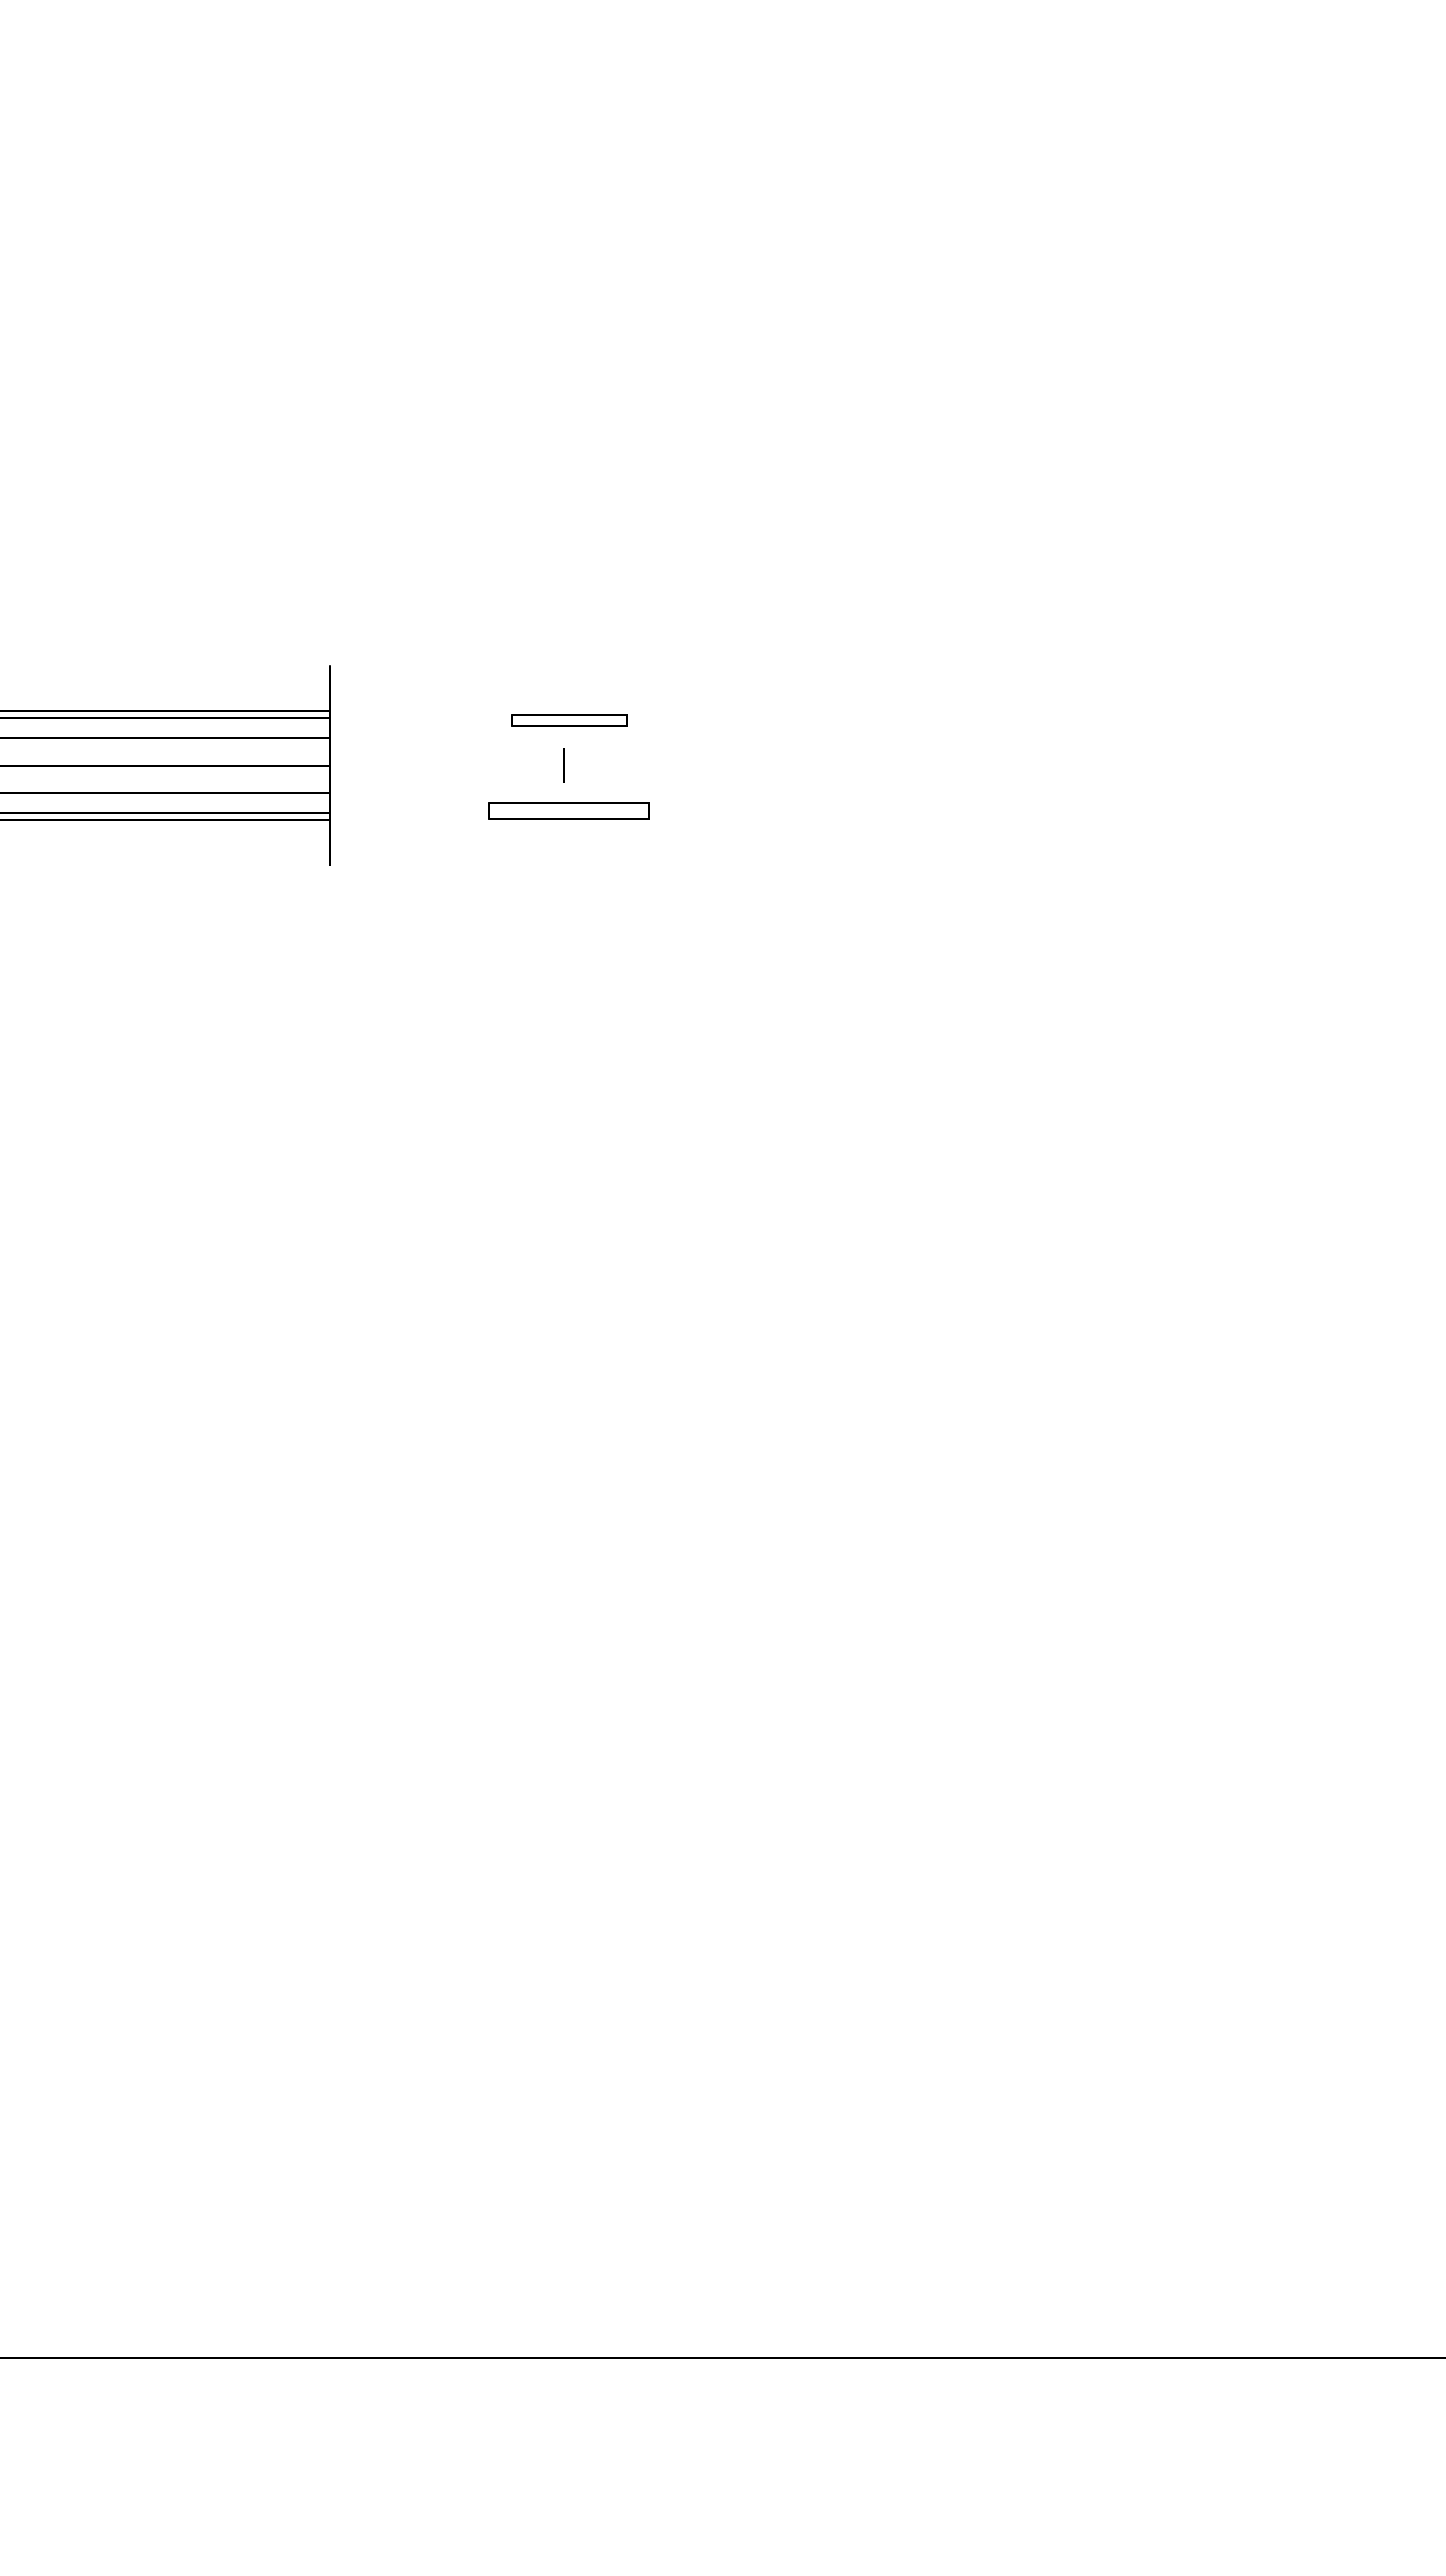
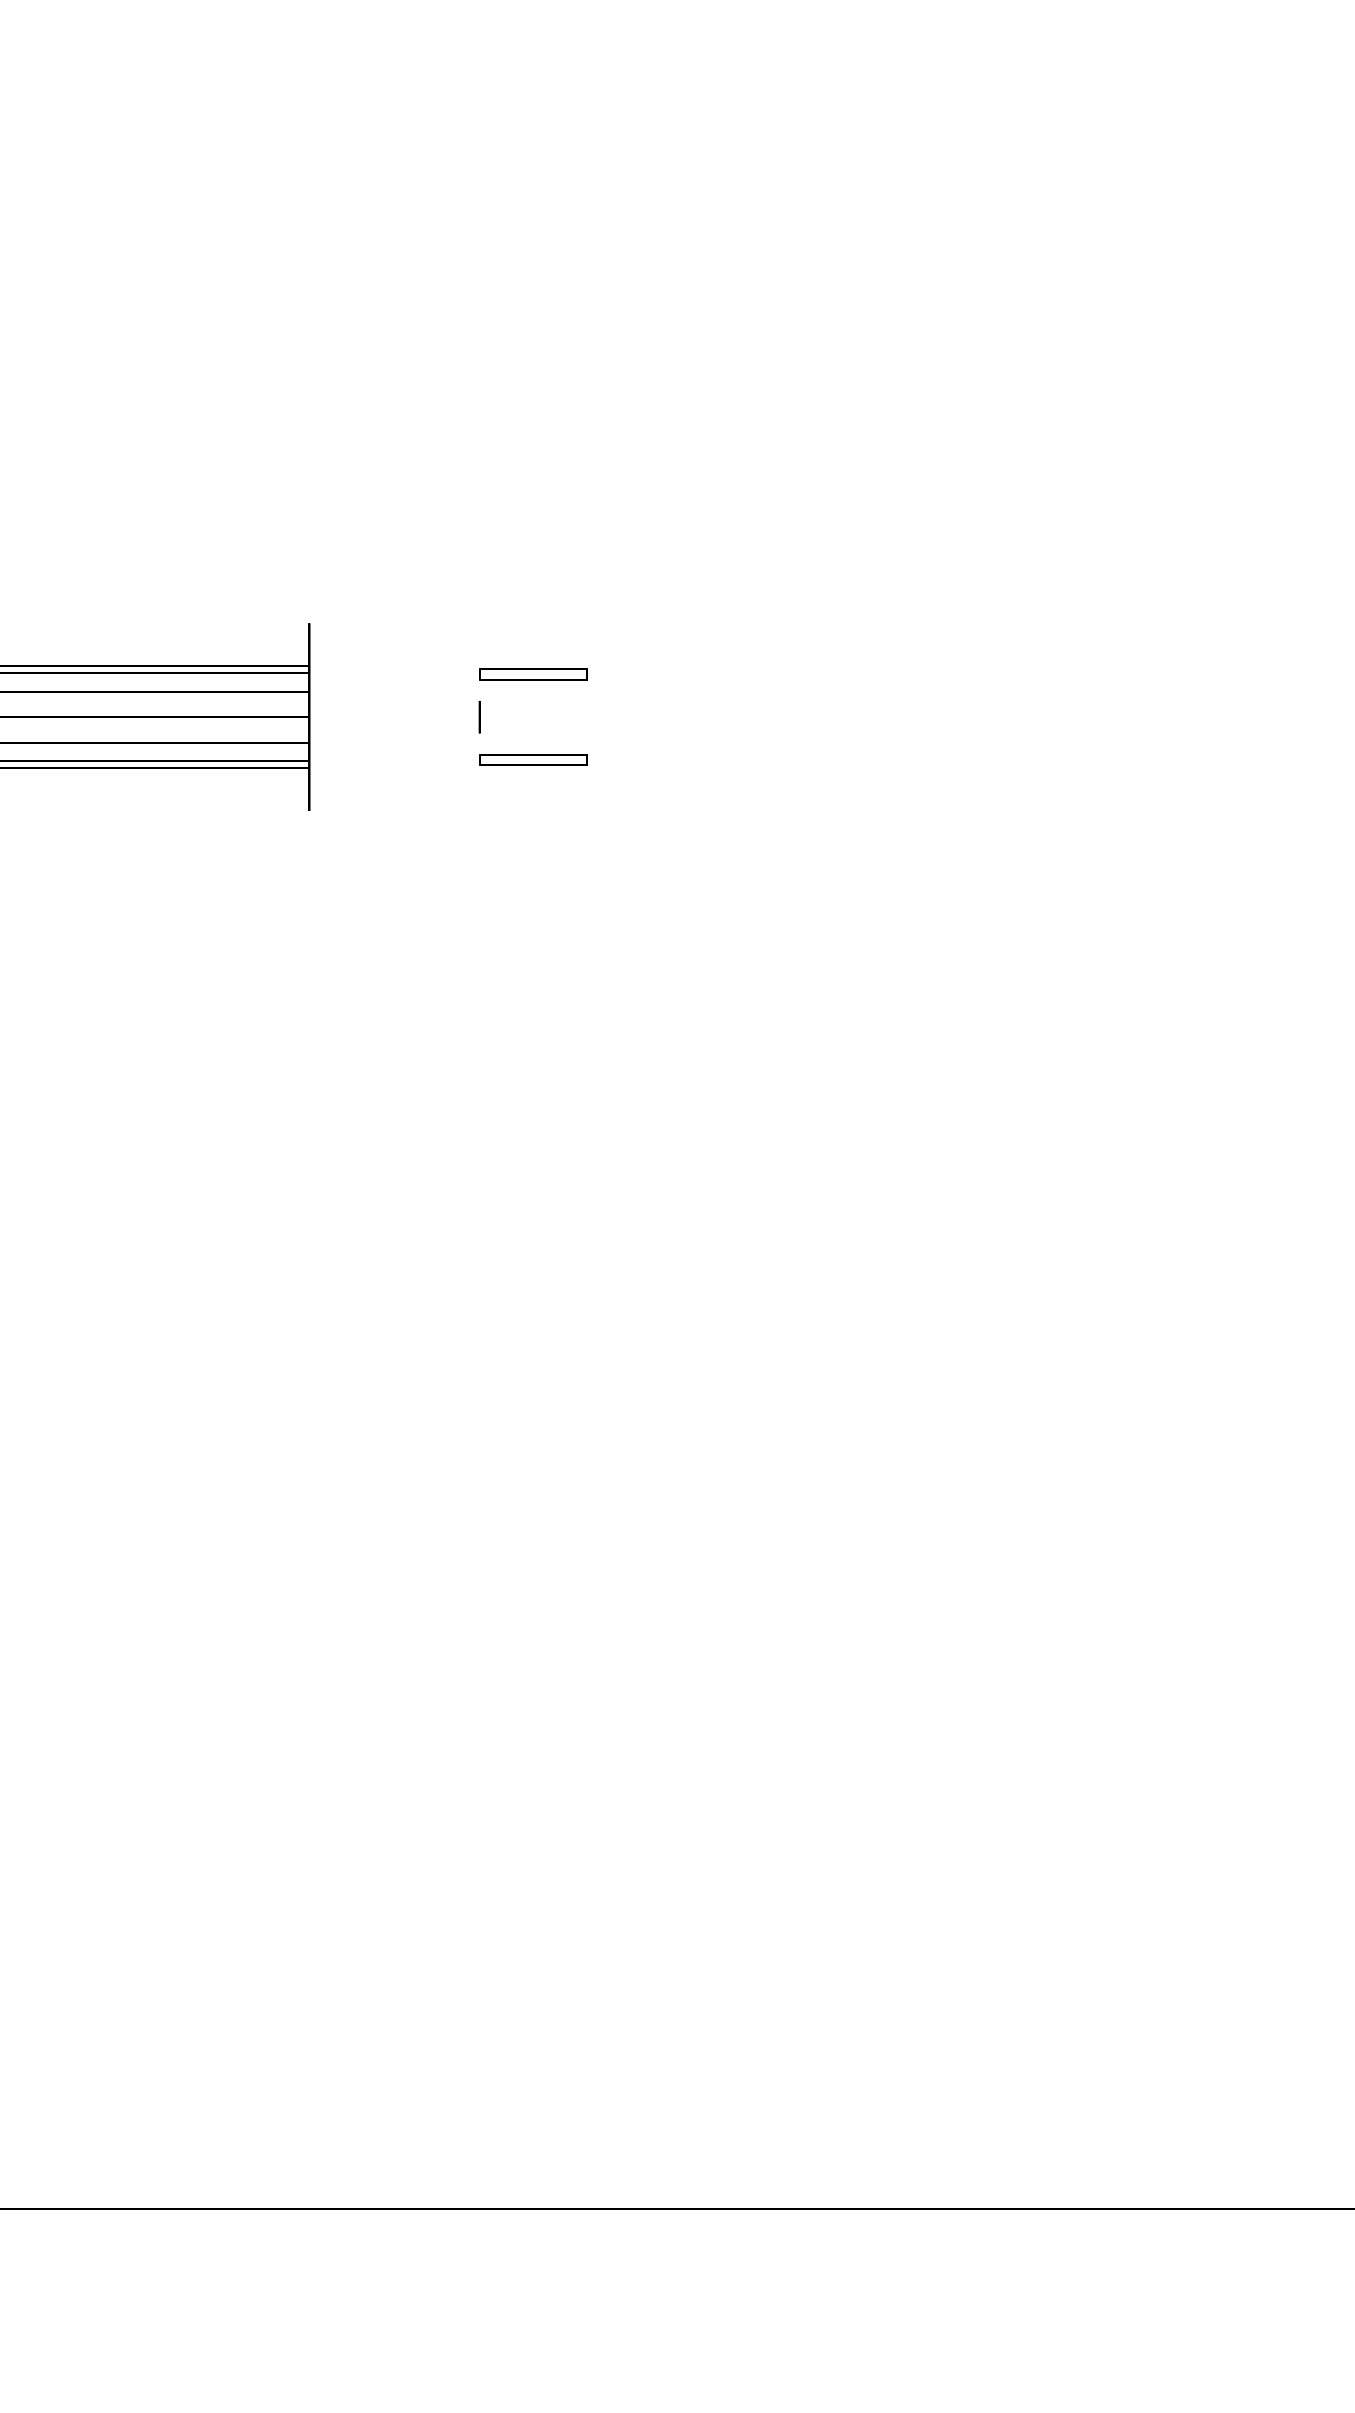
circle: (563, 765) -> (479, 716), moved
part: (569, 811) -> (533, 760), size x0.71

